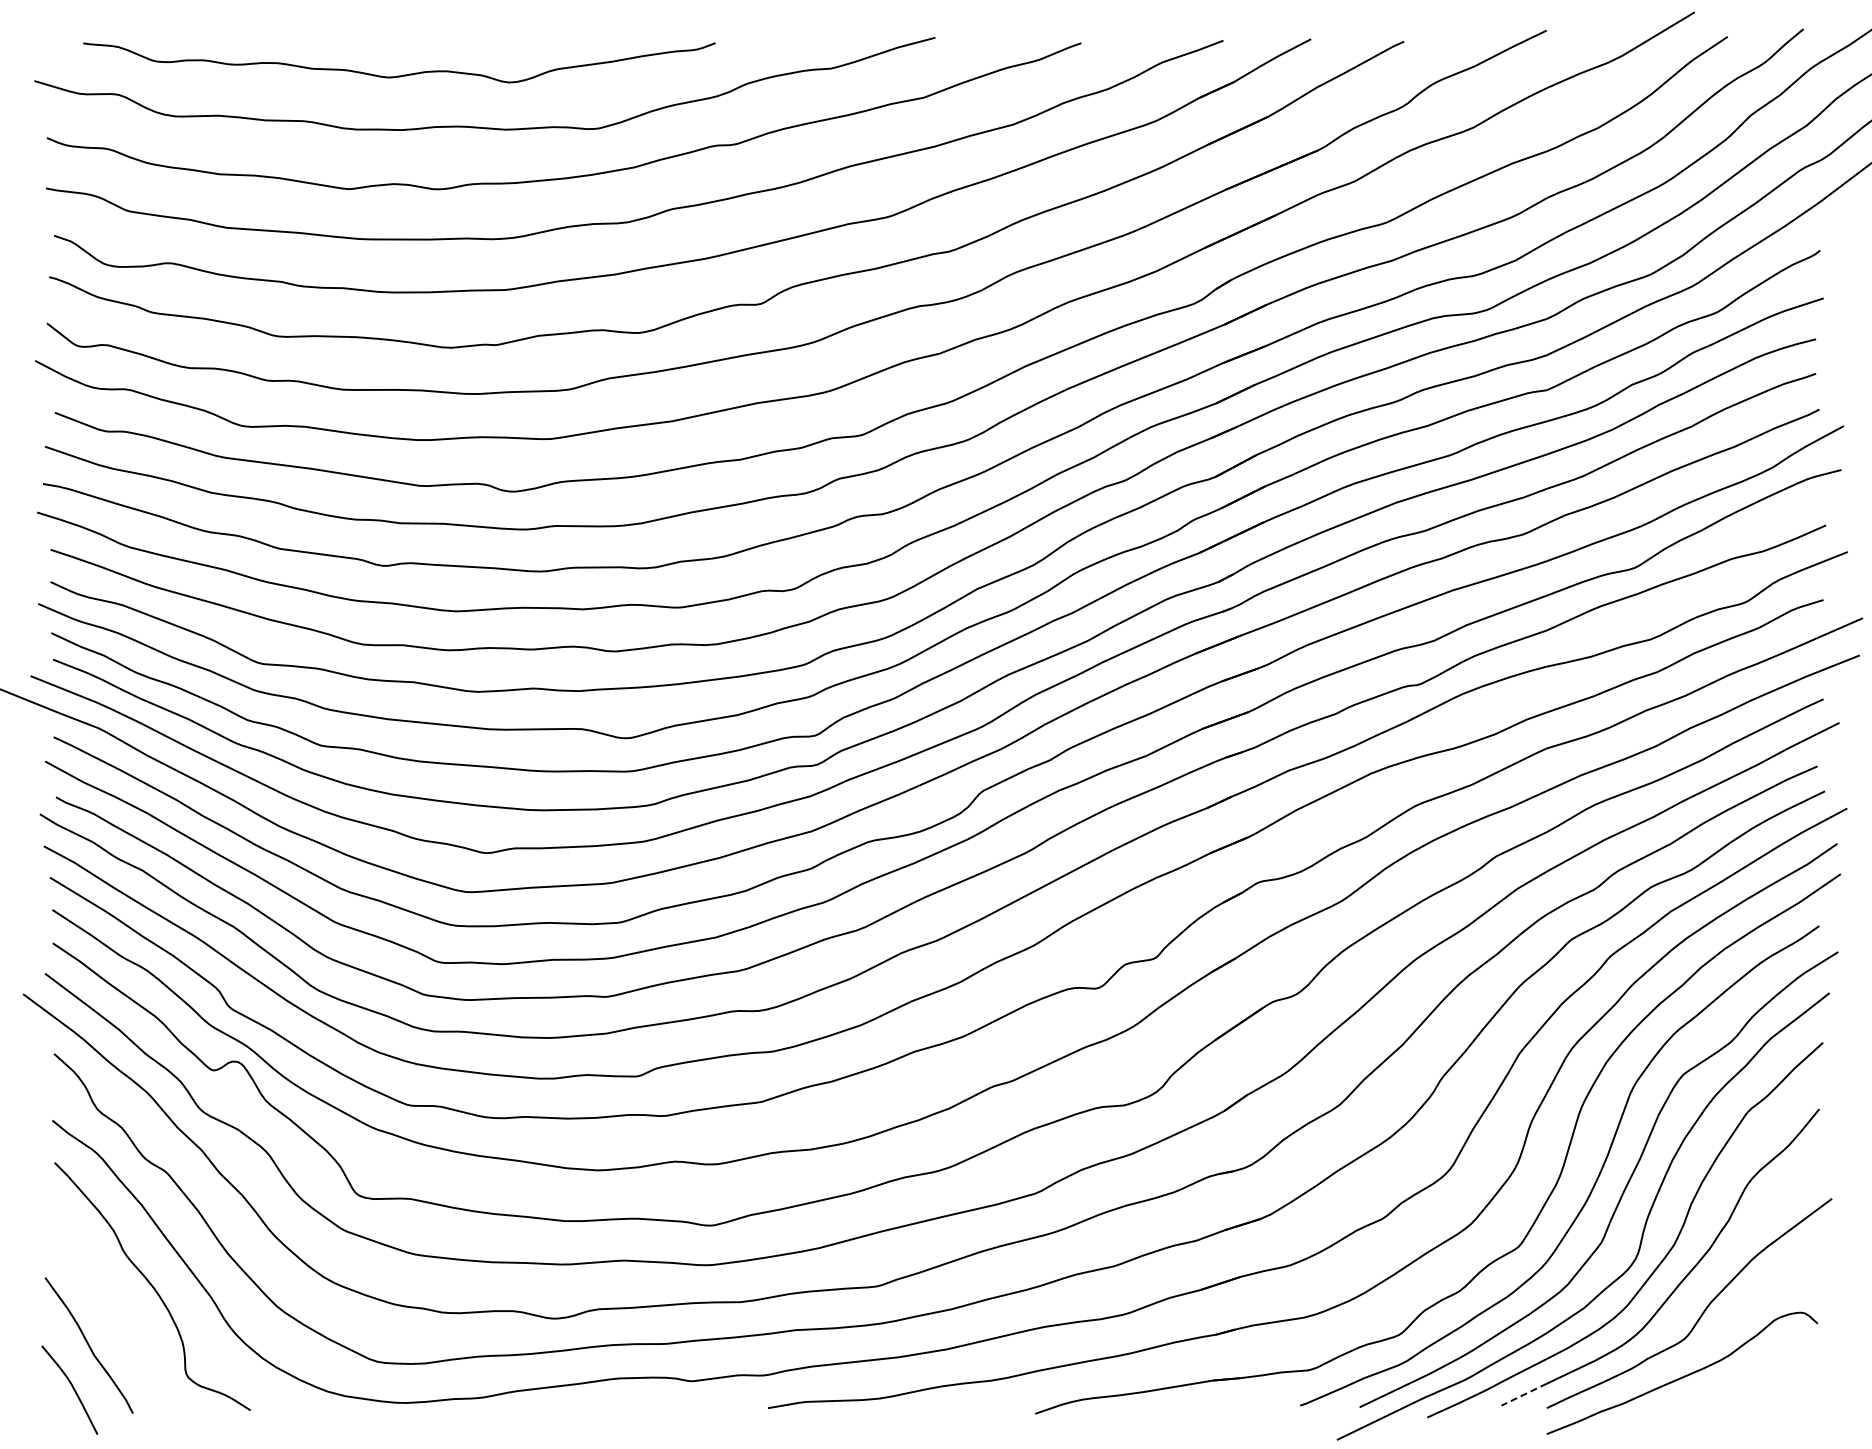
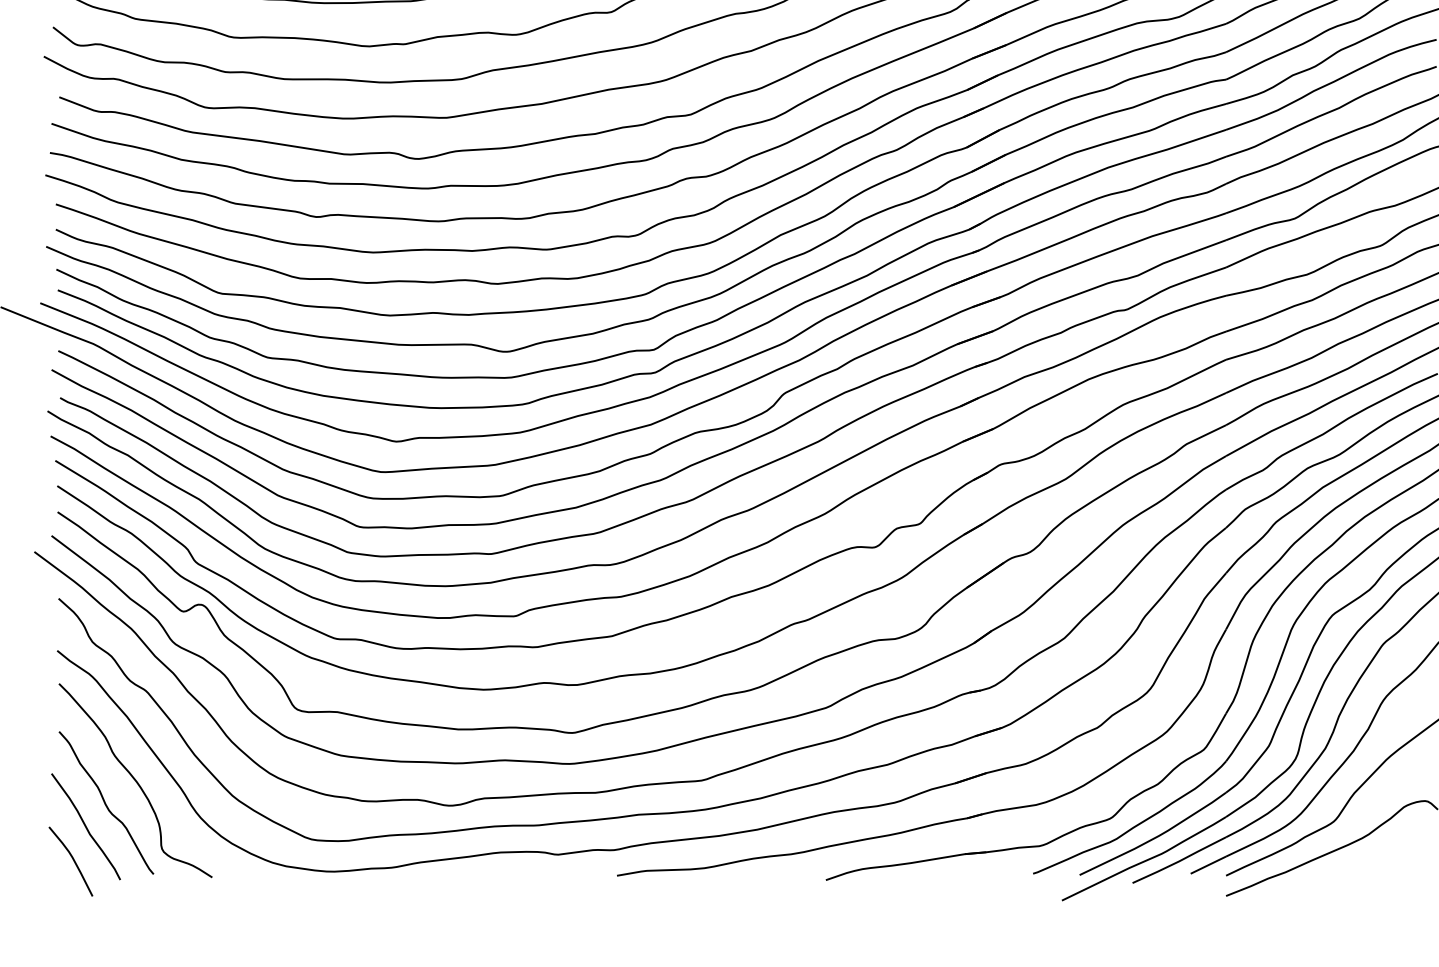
curve: (114, 1314) -> (105, 802), added
line: (1523, 1394) -> (1207, 865), dashed -> solid

